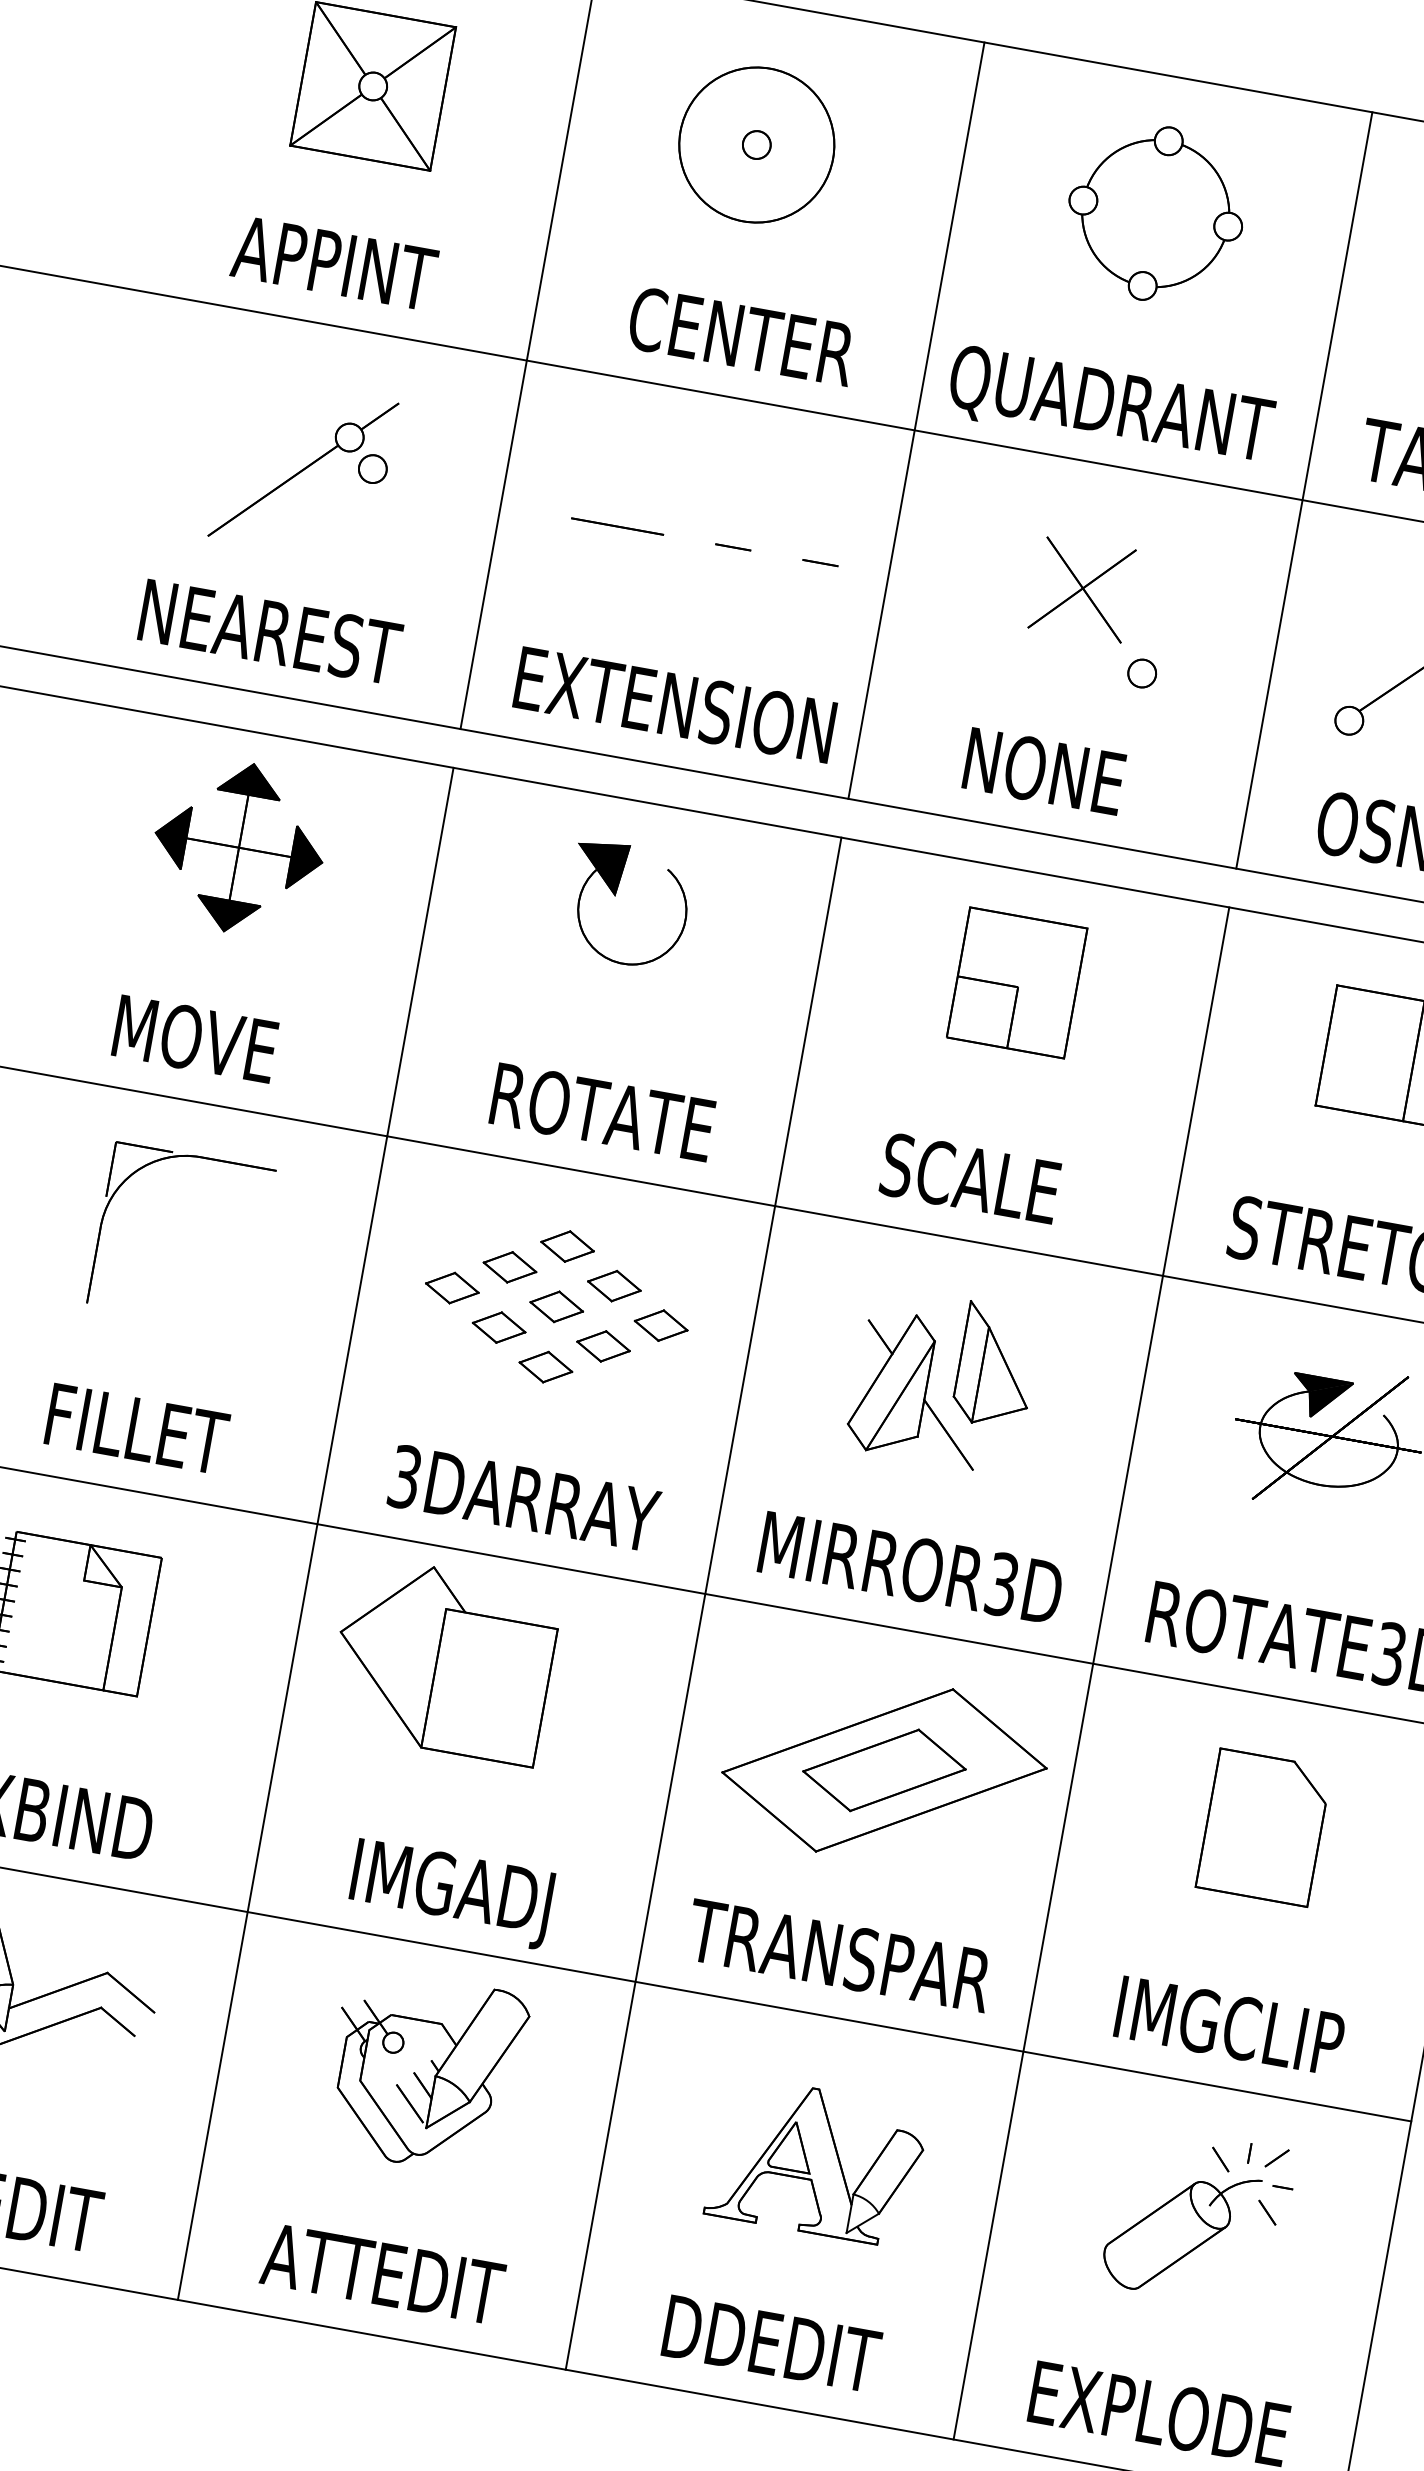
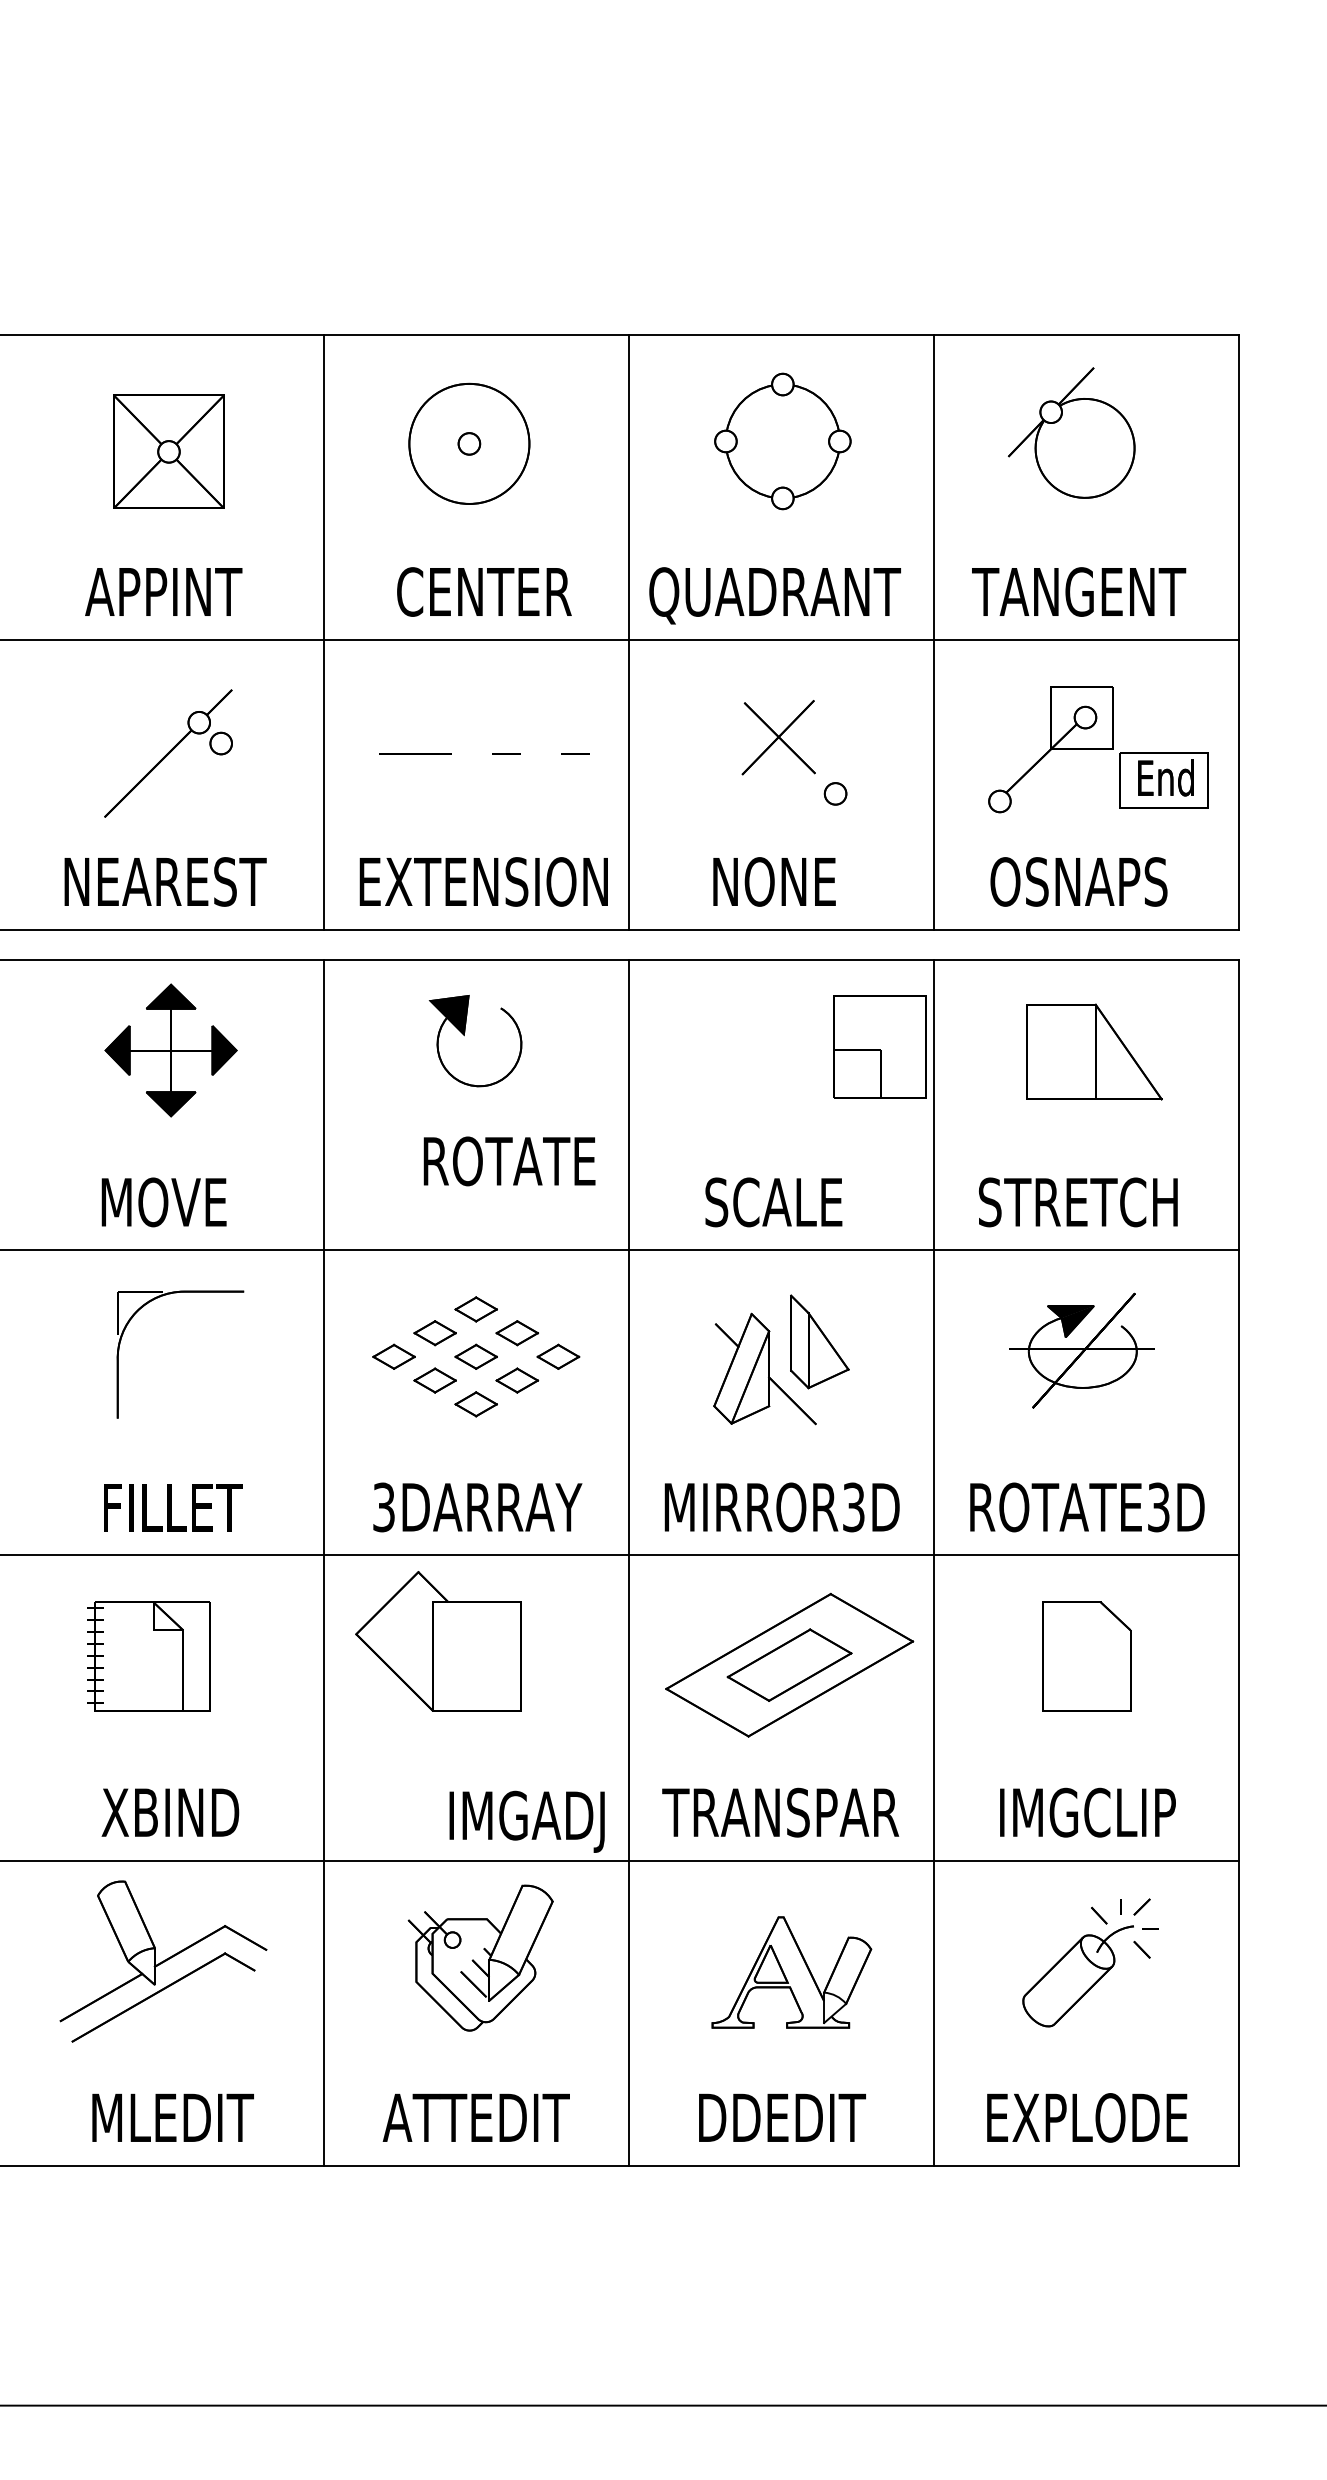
part: (1016, 982) -> (879, 1046), moved
text: (602, 1112) -> (509, 1161), moved
text: (450, 1893) -> (526, 1821), moved

